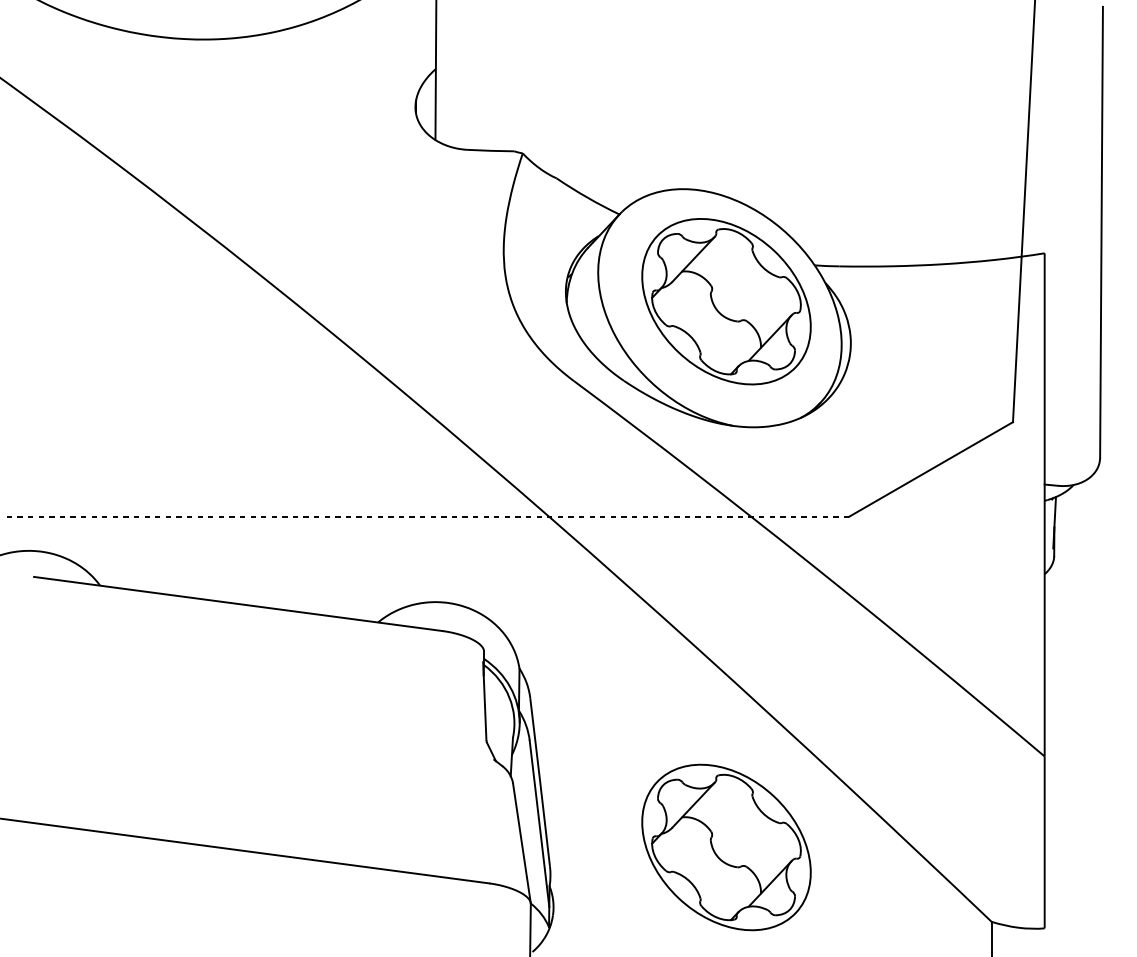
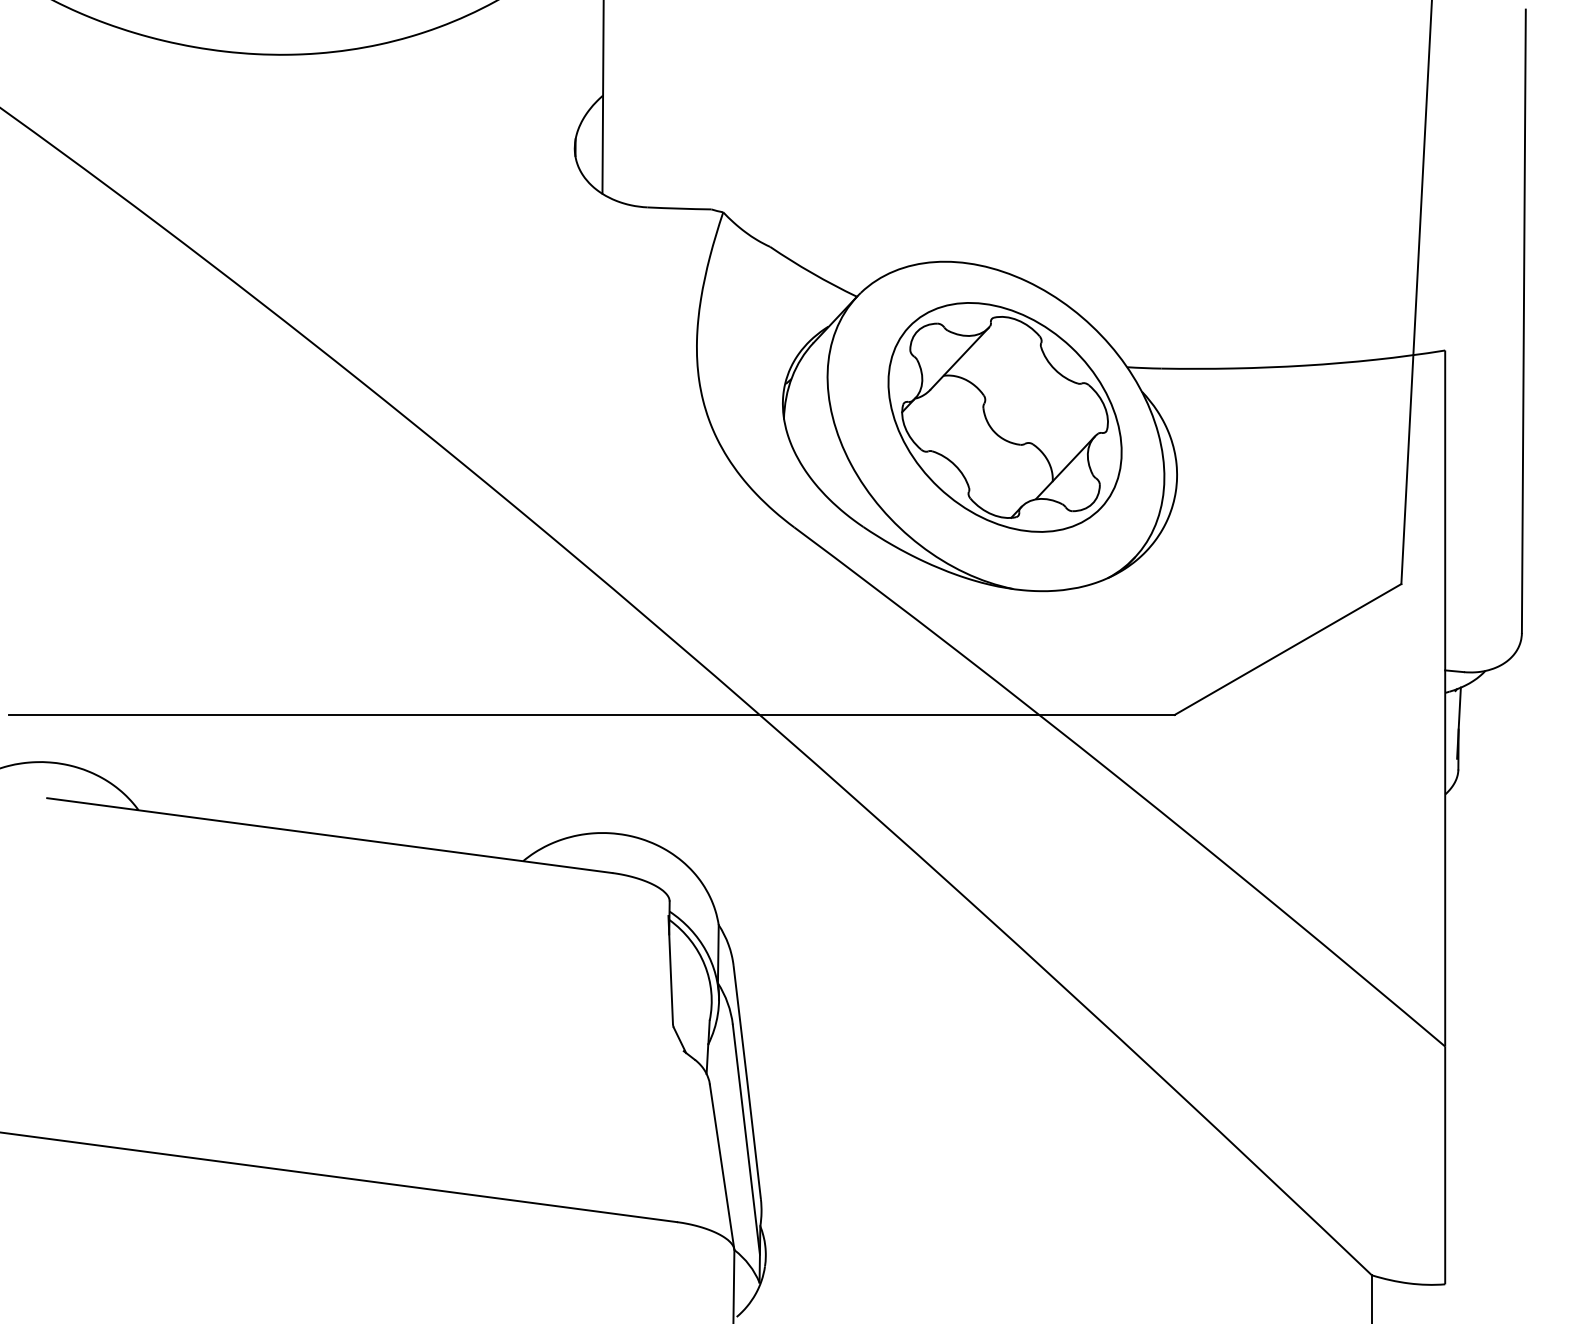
line: (427, 516) -> (591, 714), dashed -> solid
part: (726, 847) -> (1004, 1172), removed

